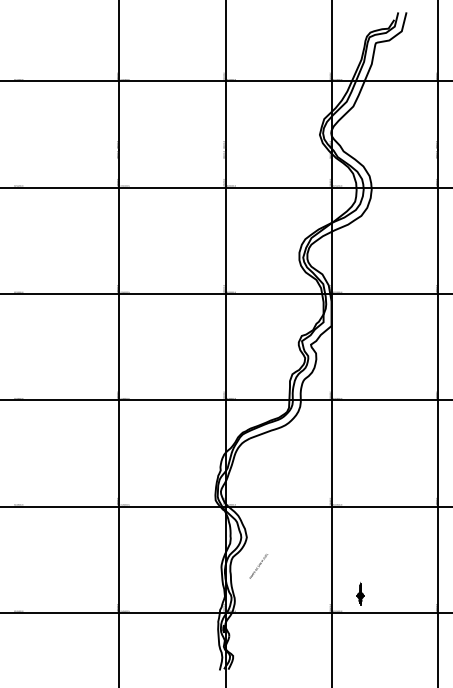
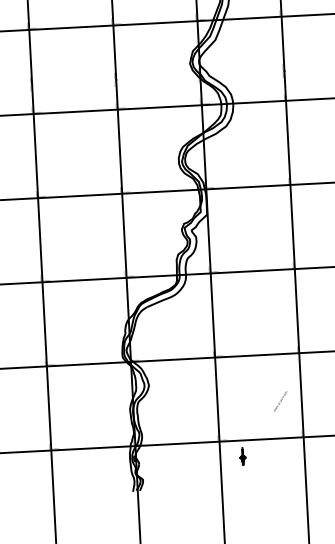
text: (258, 566) -> (280, 401), moved
part: (360, 593) -> (242, 455), moved

